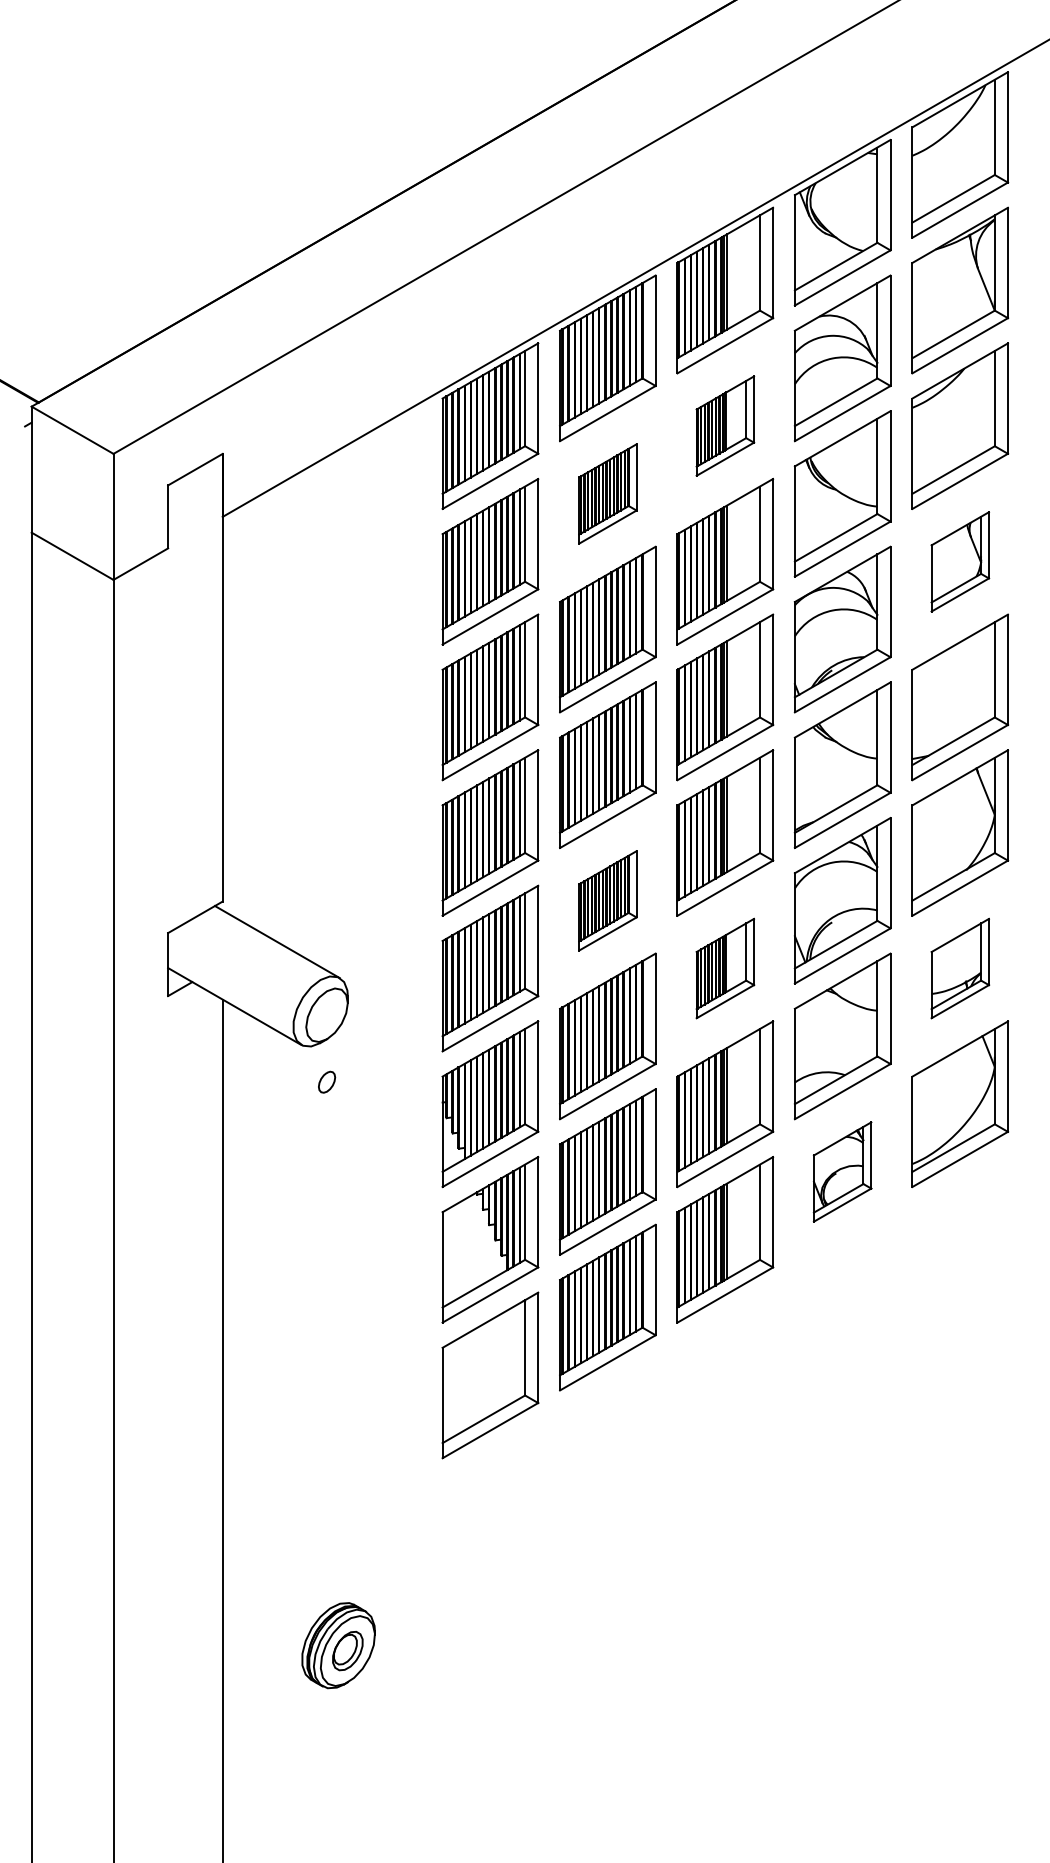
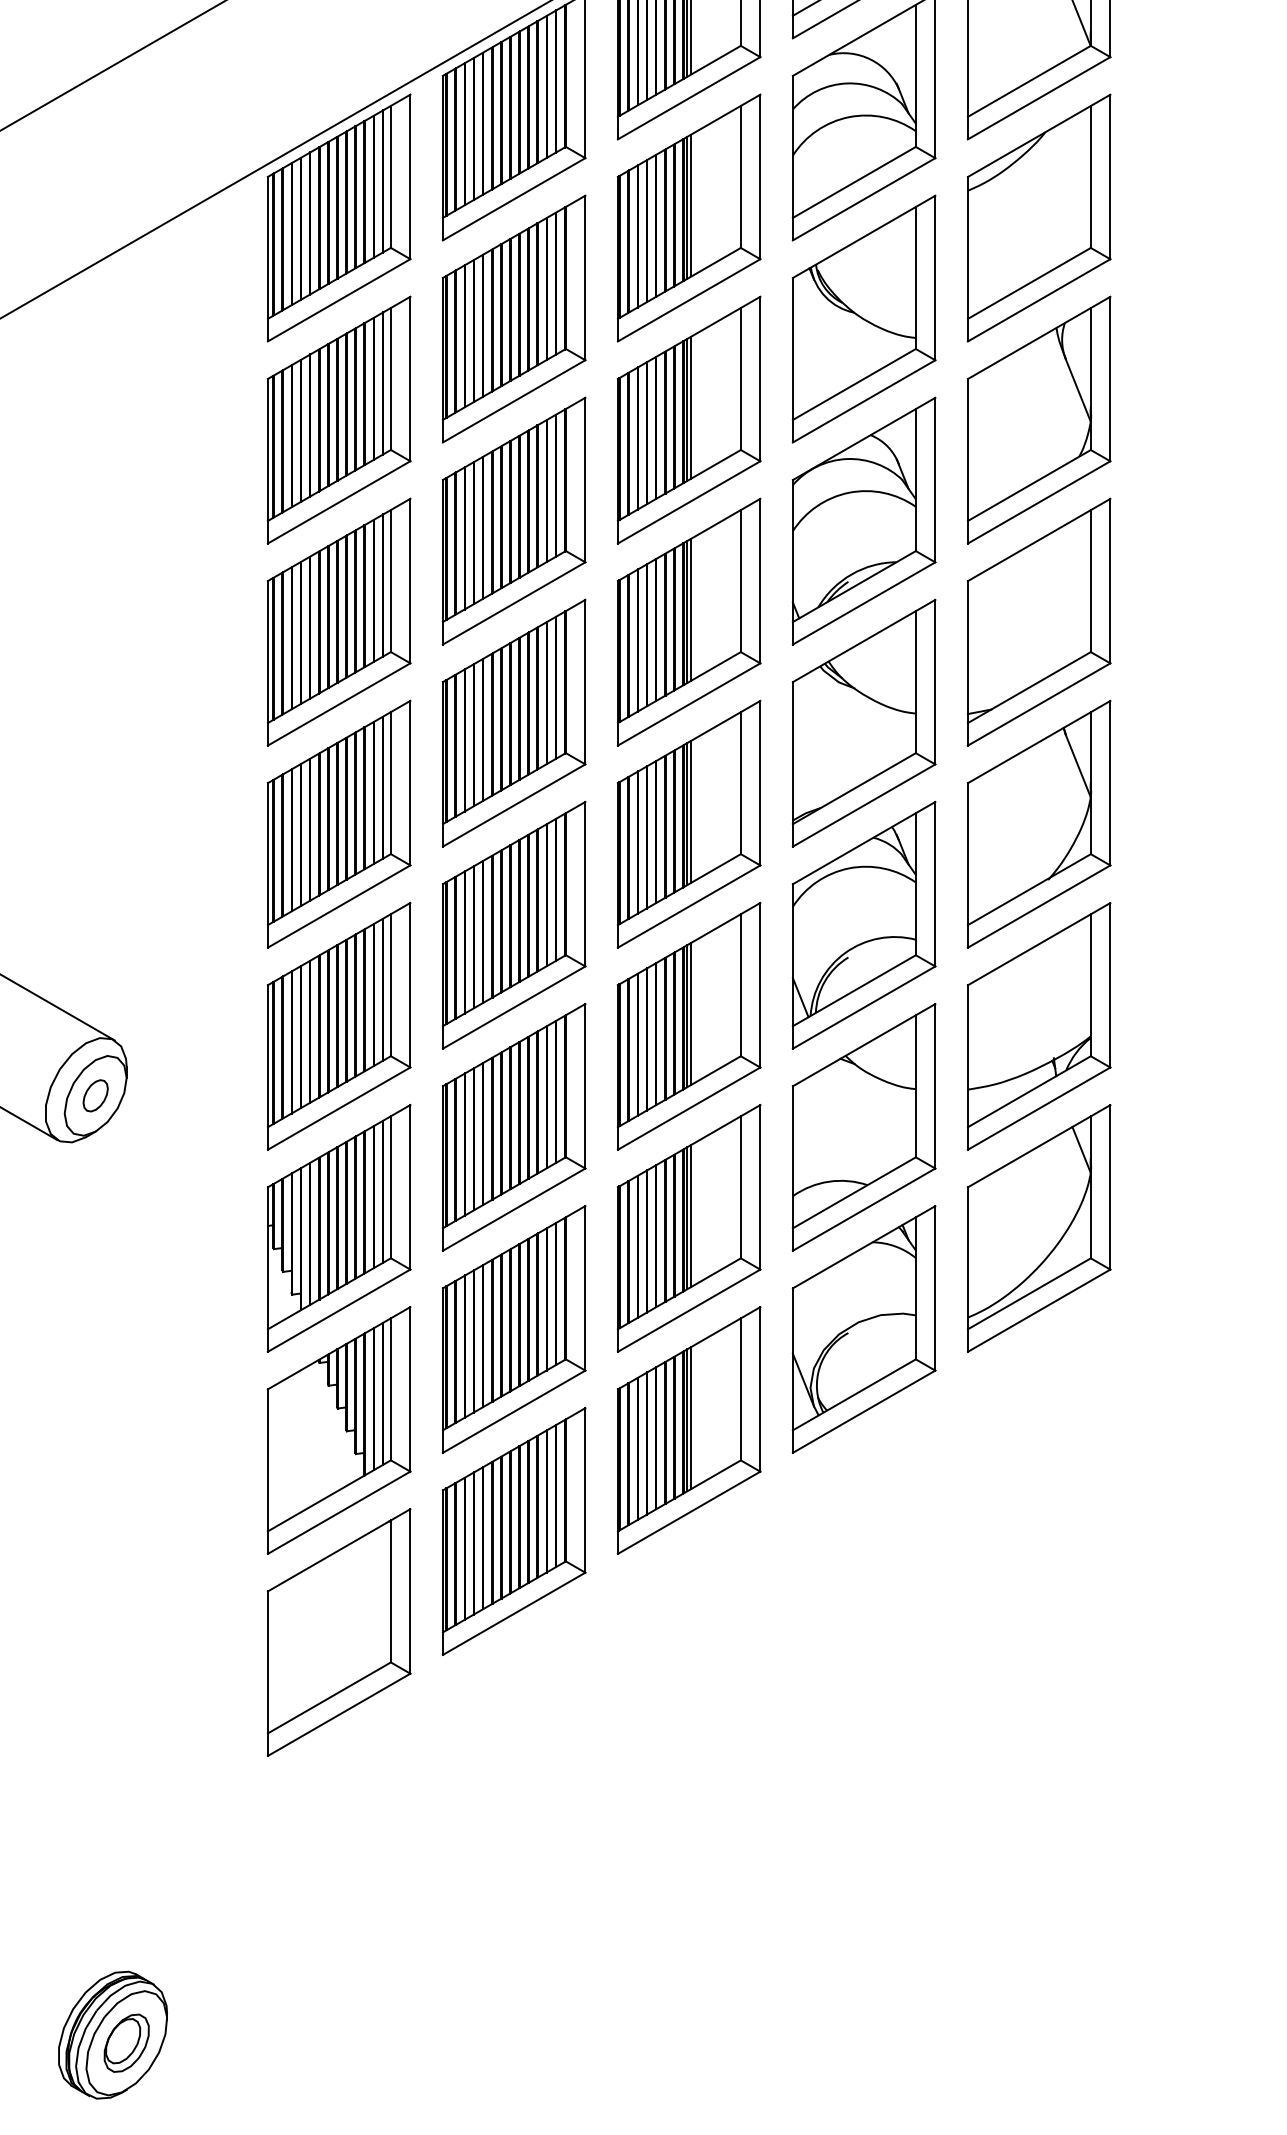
part: (725, 425) -> (689, 217), size x1.67
part: (607, 493) -> (513, 318), size x1.67
part: (960, 561) -> (1039, 419), size x1.67
part: (607, 900) -> (513, 924), size x1.67
part: (725, 968) -> (689, 1026), size x1.67
part: (960, 968) -> (1039, 1026), size x1.67
part: (327, 1081) -> (96, 1094), moved
part: (842, 1171) -> (863, 1328), size x1.67

